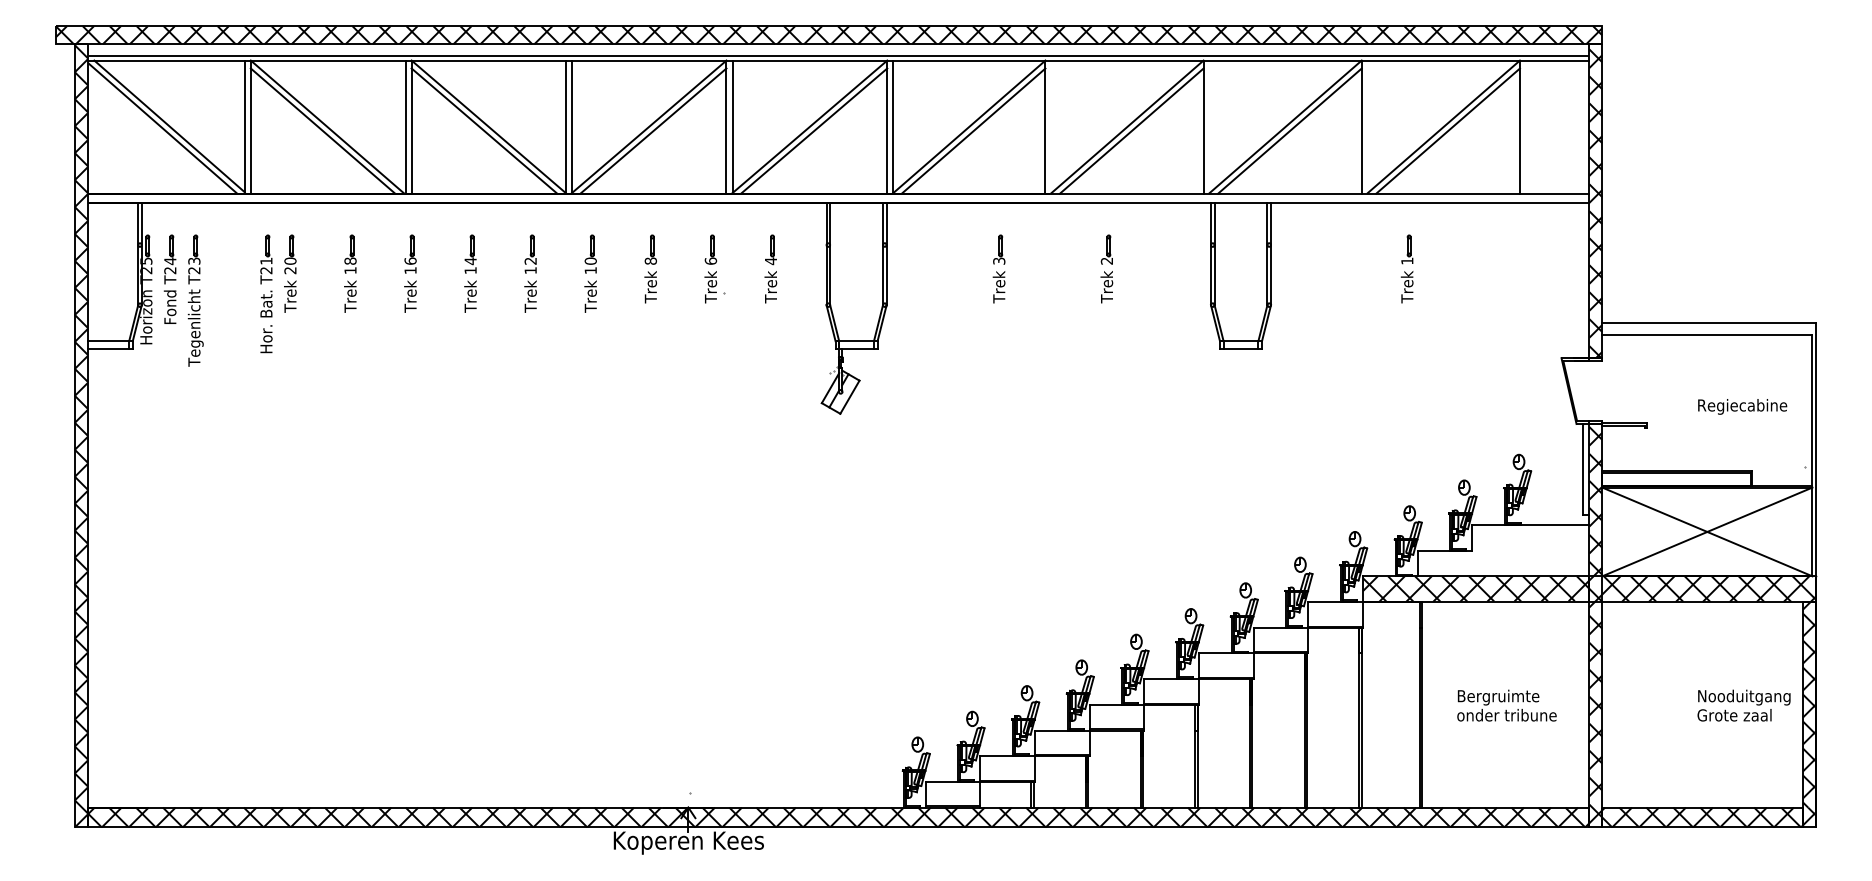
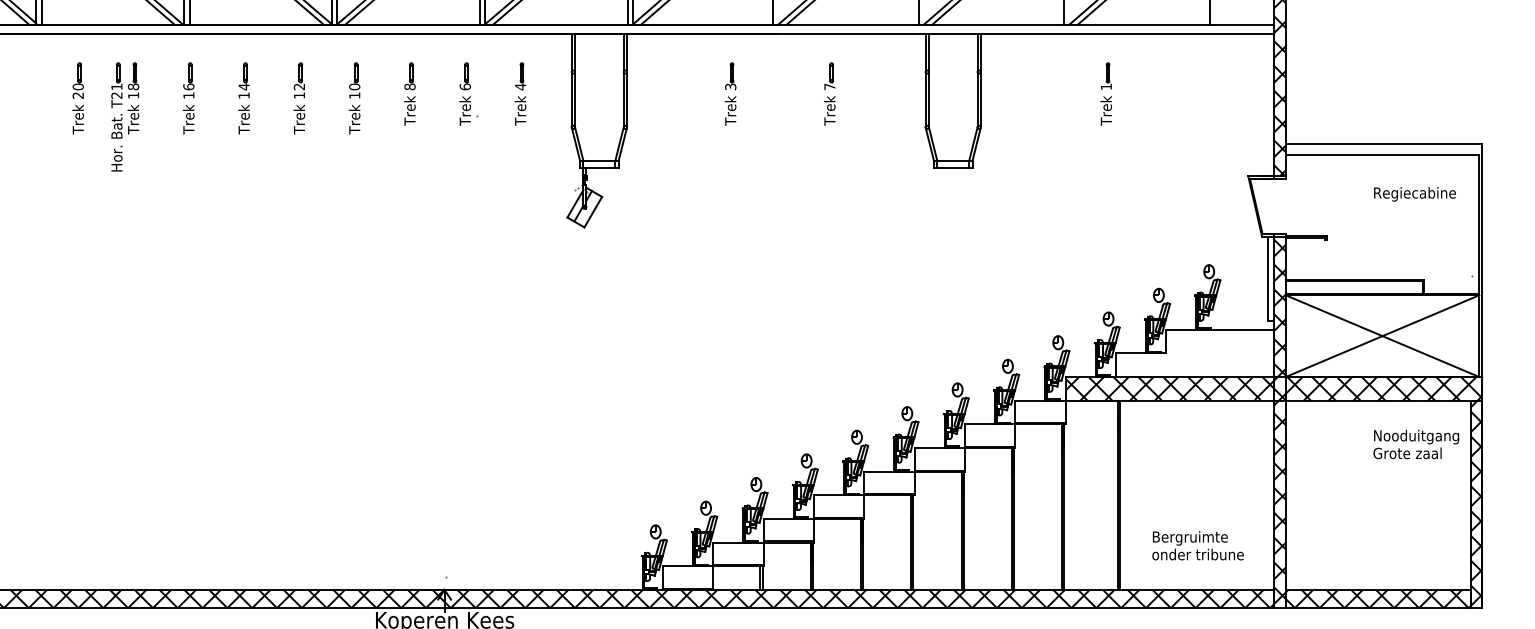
text: (1106, 260) -> (829, 86), 2 -> 7
part: (266, 293) -> (116, 116), moved
text: (1742, 406) -> (1414, 193), moved
text: (1506, 705) -> (1197, 545), moved
text: (1743, 705) -> (1415, 444), moved

